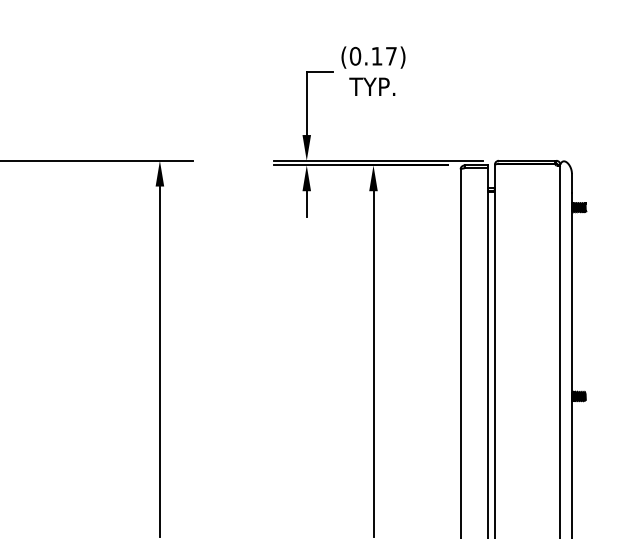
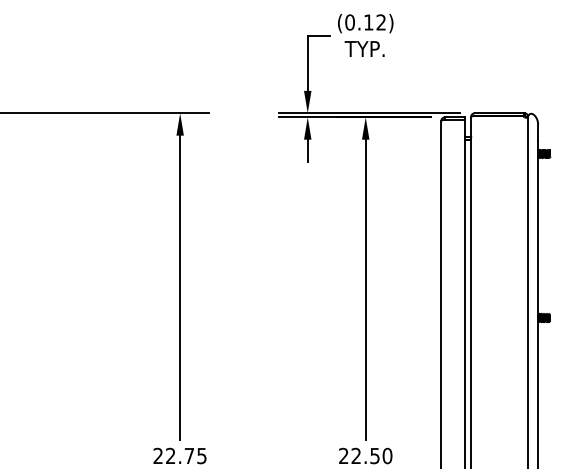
text: (390, 56) -> (380, 22), (0.17) -> (0.12)

